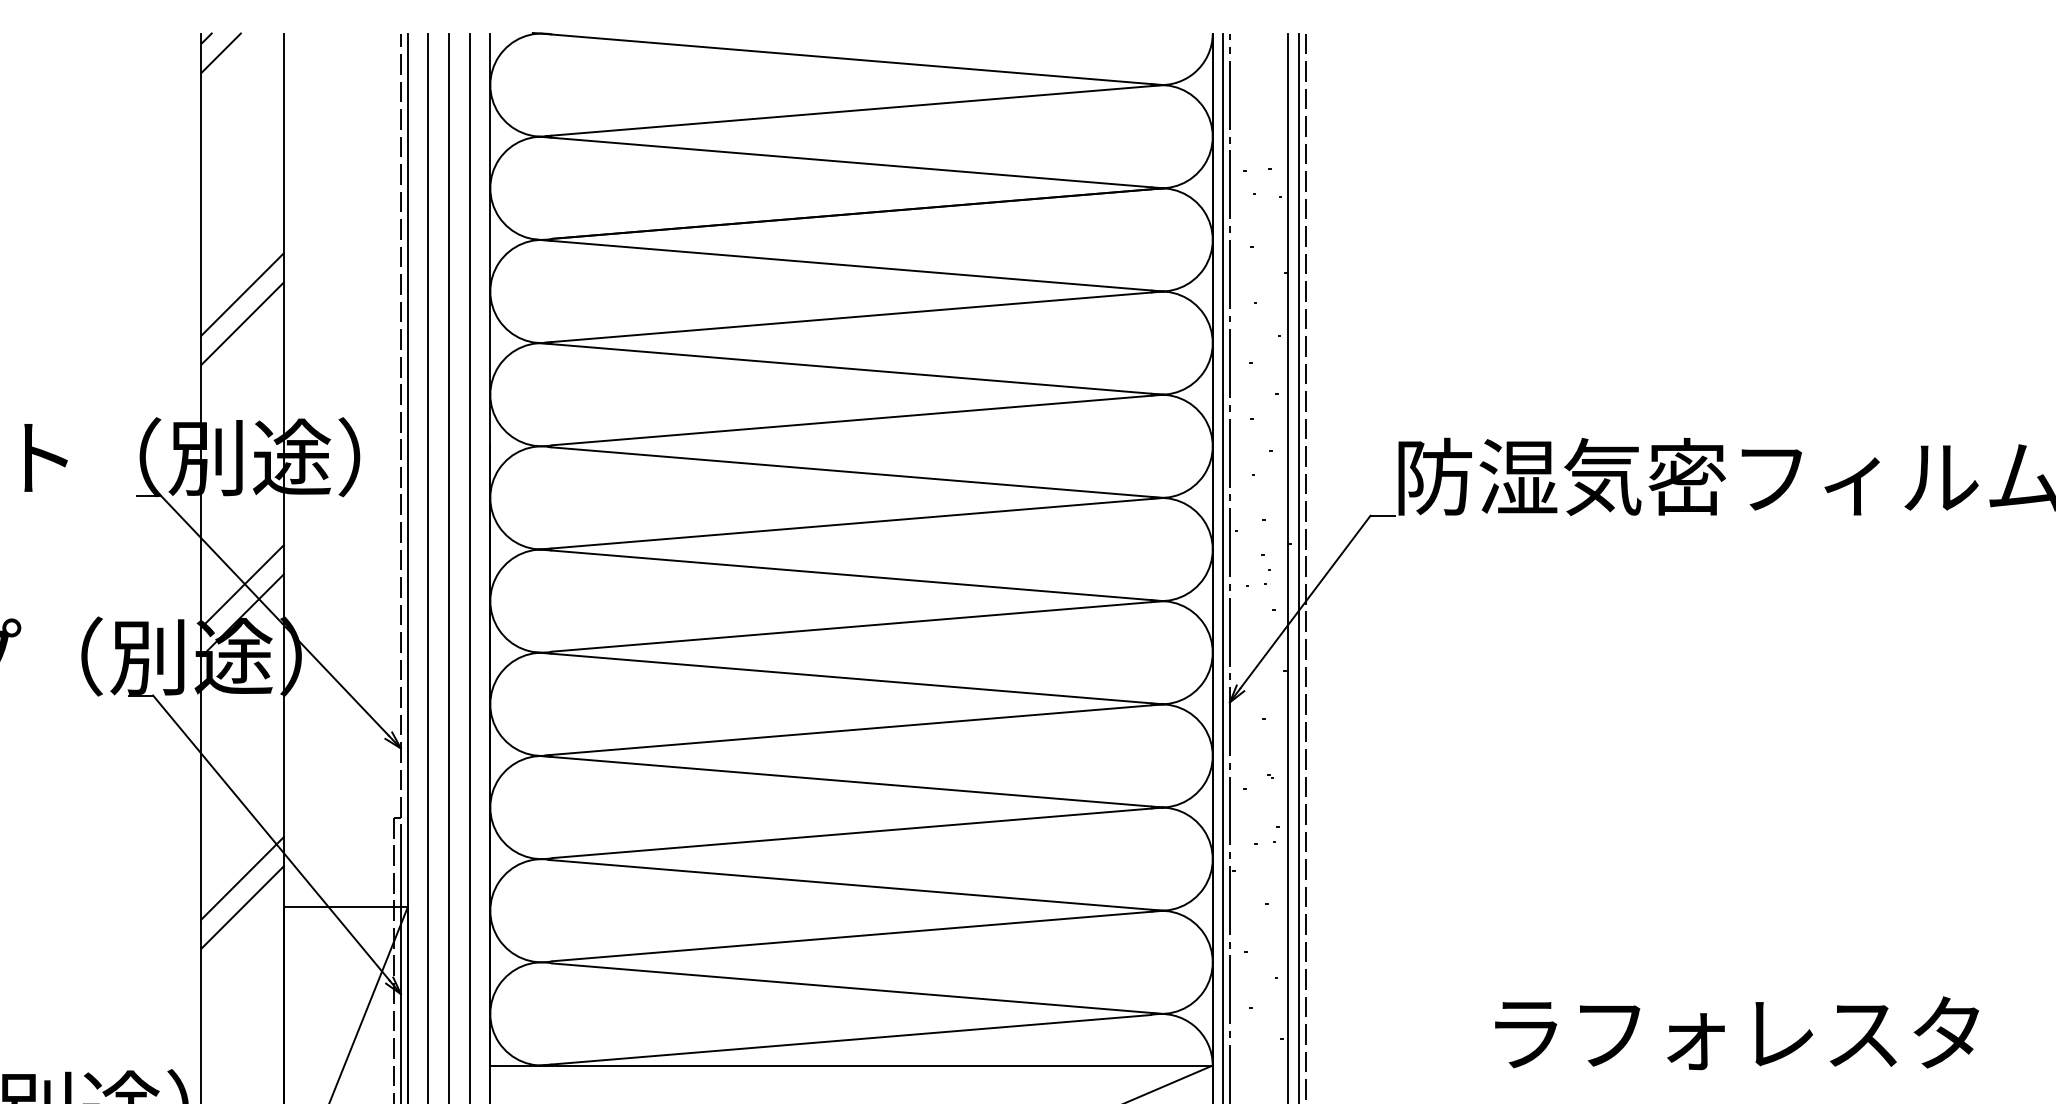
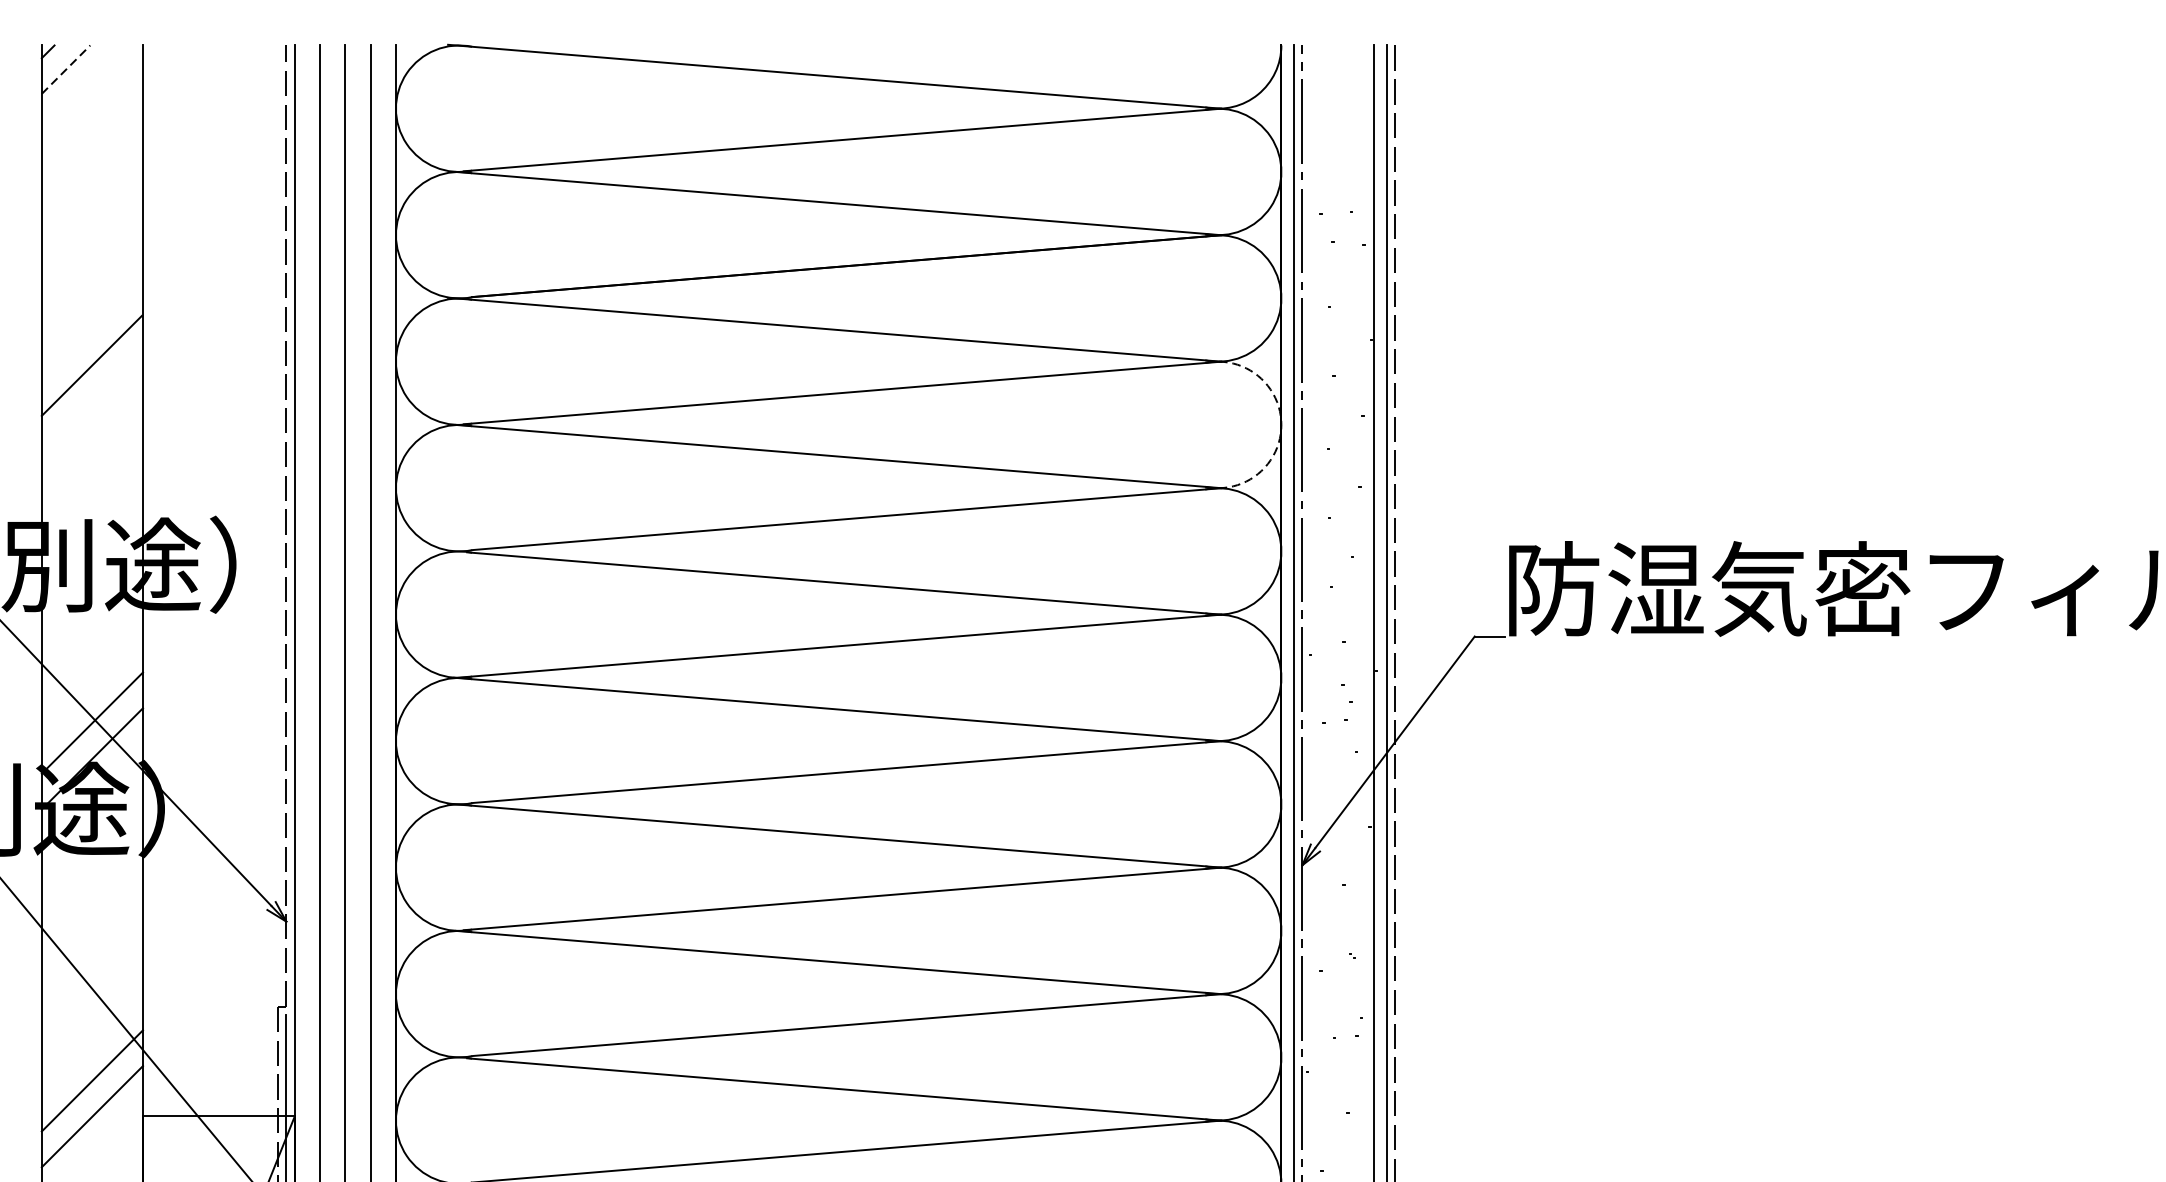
line: (221, 53) -> (66, 69), solid -> dashed
line: (242, 323) -> (92, 400), removed
arc: (1212, 343) -> (1281, 425), solid -> dashed

